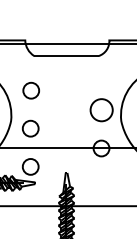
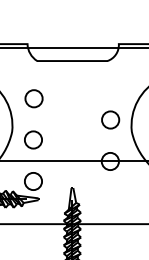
part: (101, 110) -> (110, 120), size x0.71

